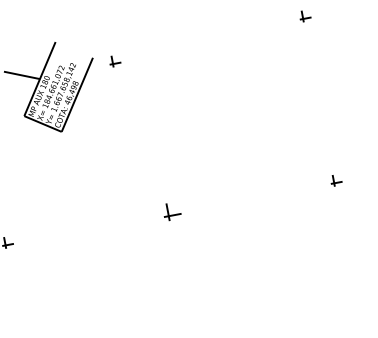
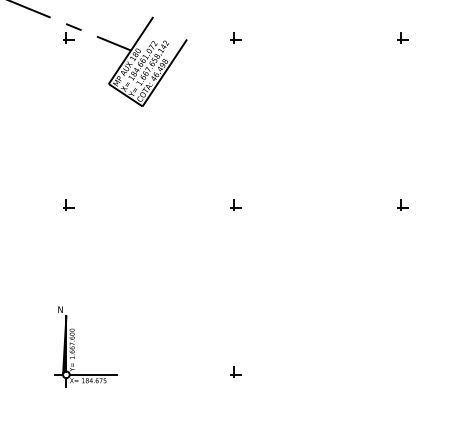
part: (114, 60) -> (235, 37), moved
part: (171, 210) -> (235, 204), size x0.62

